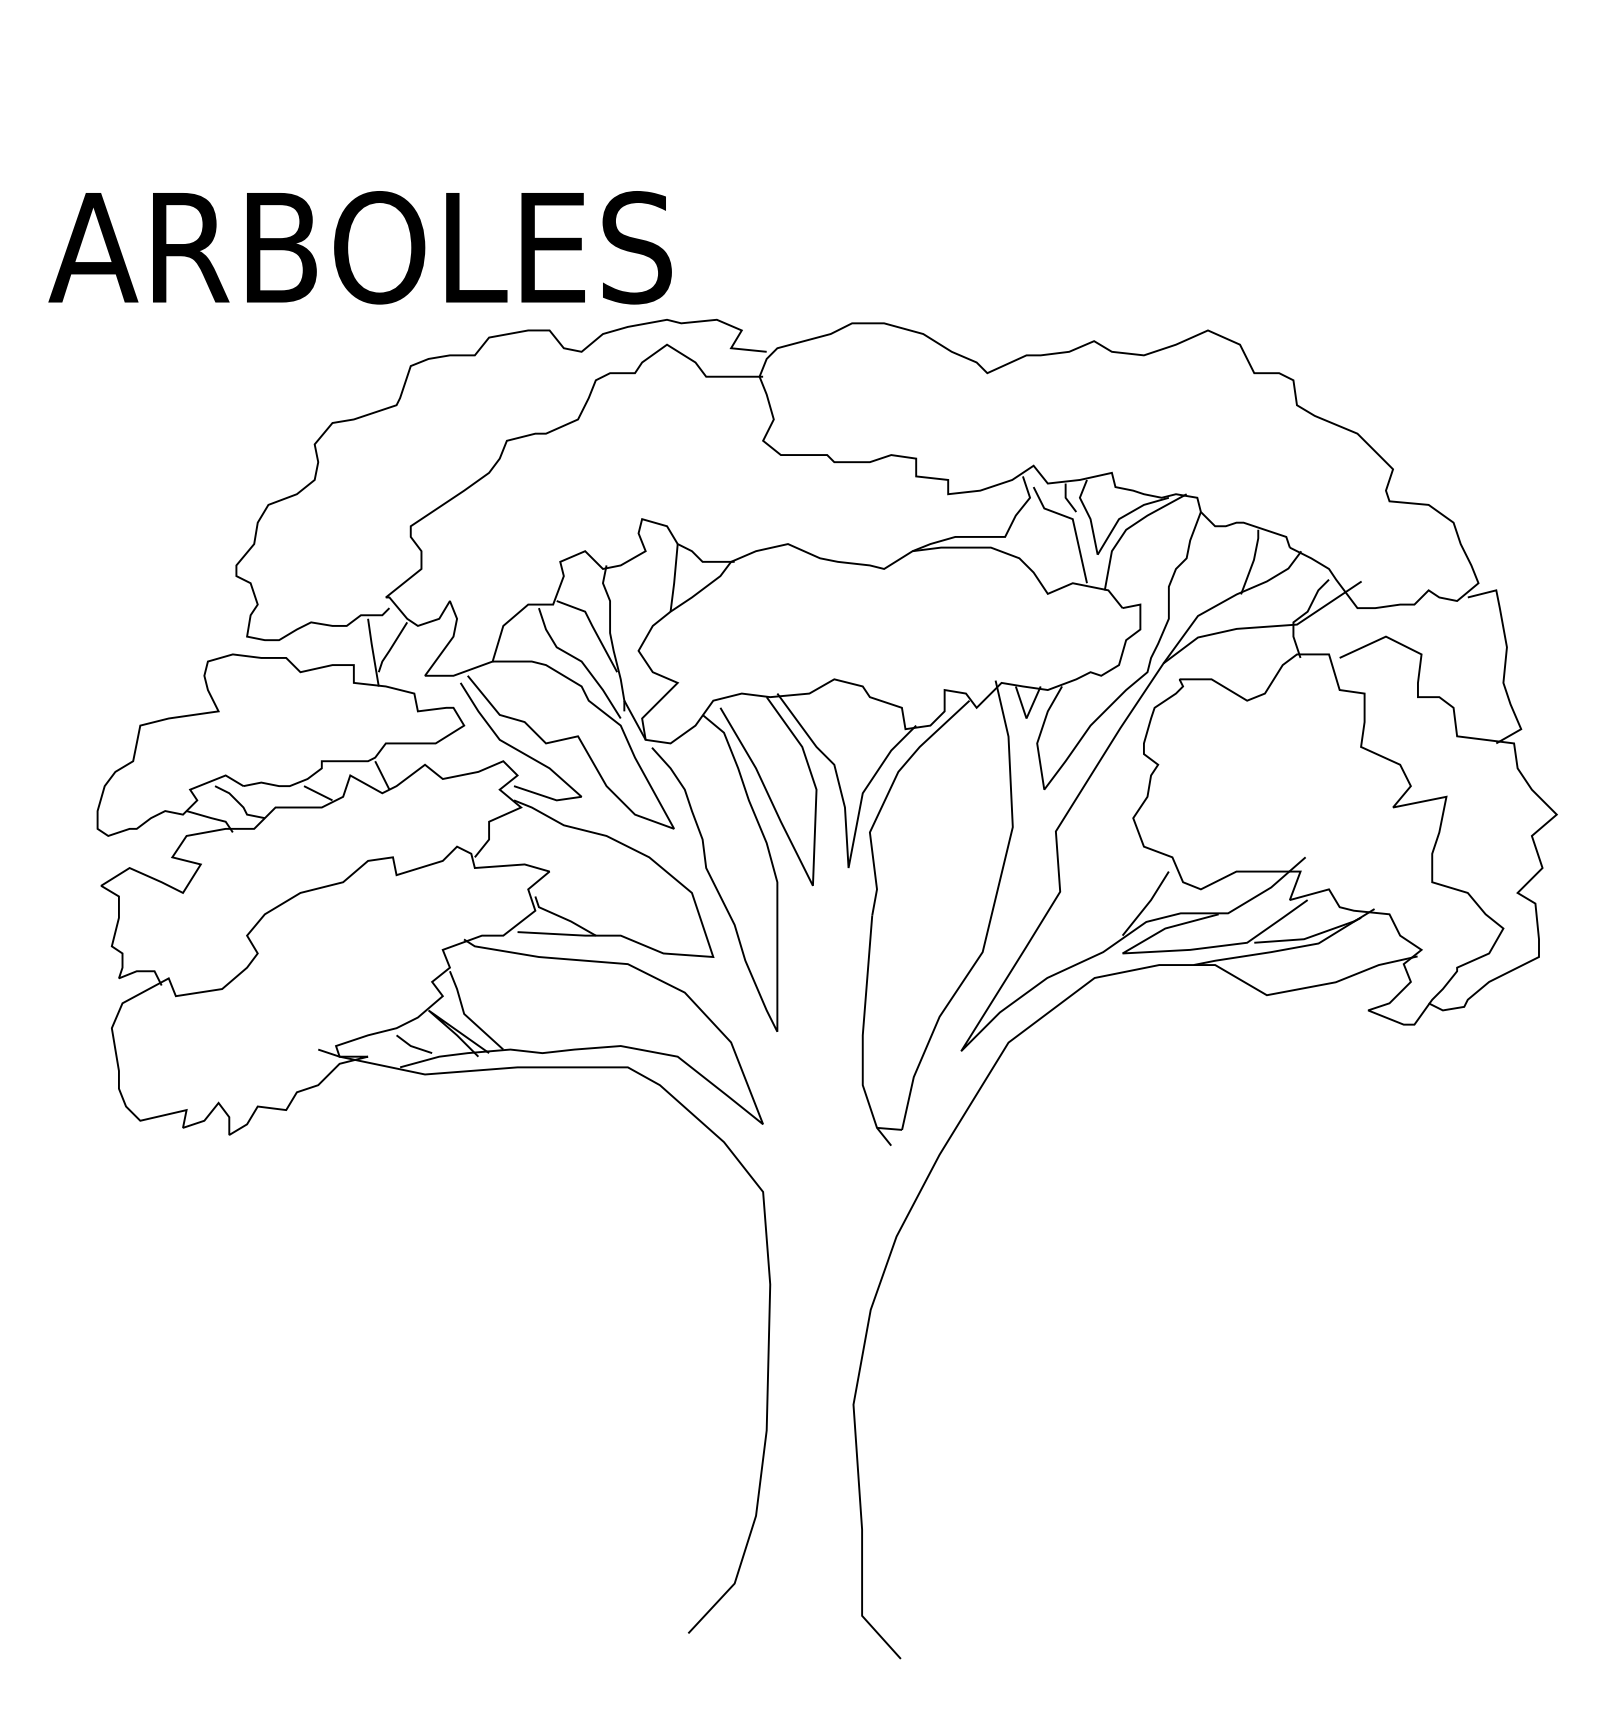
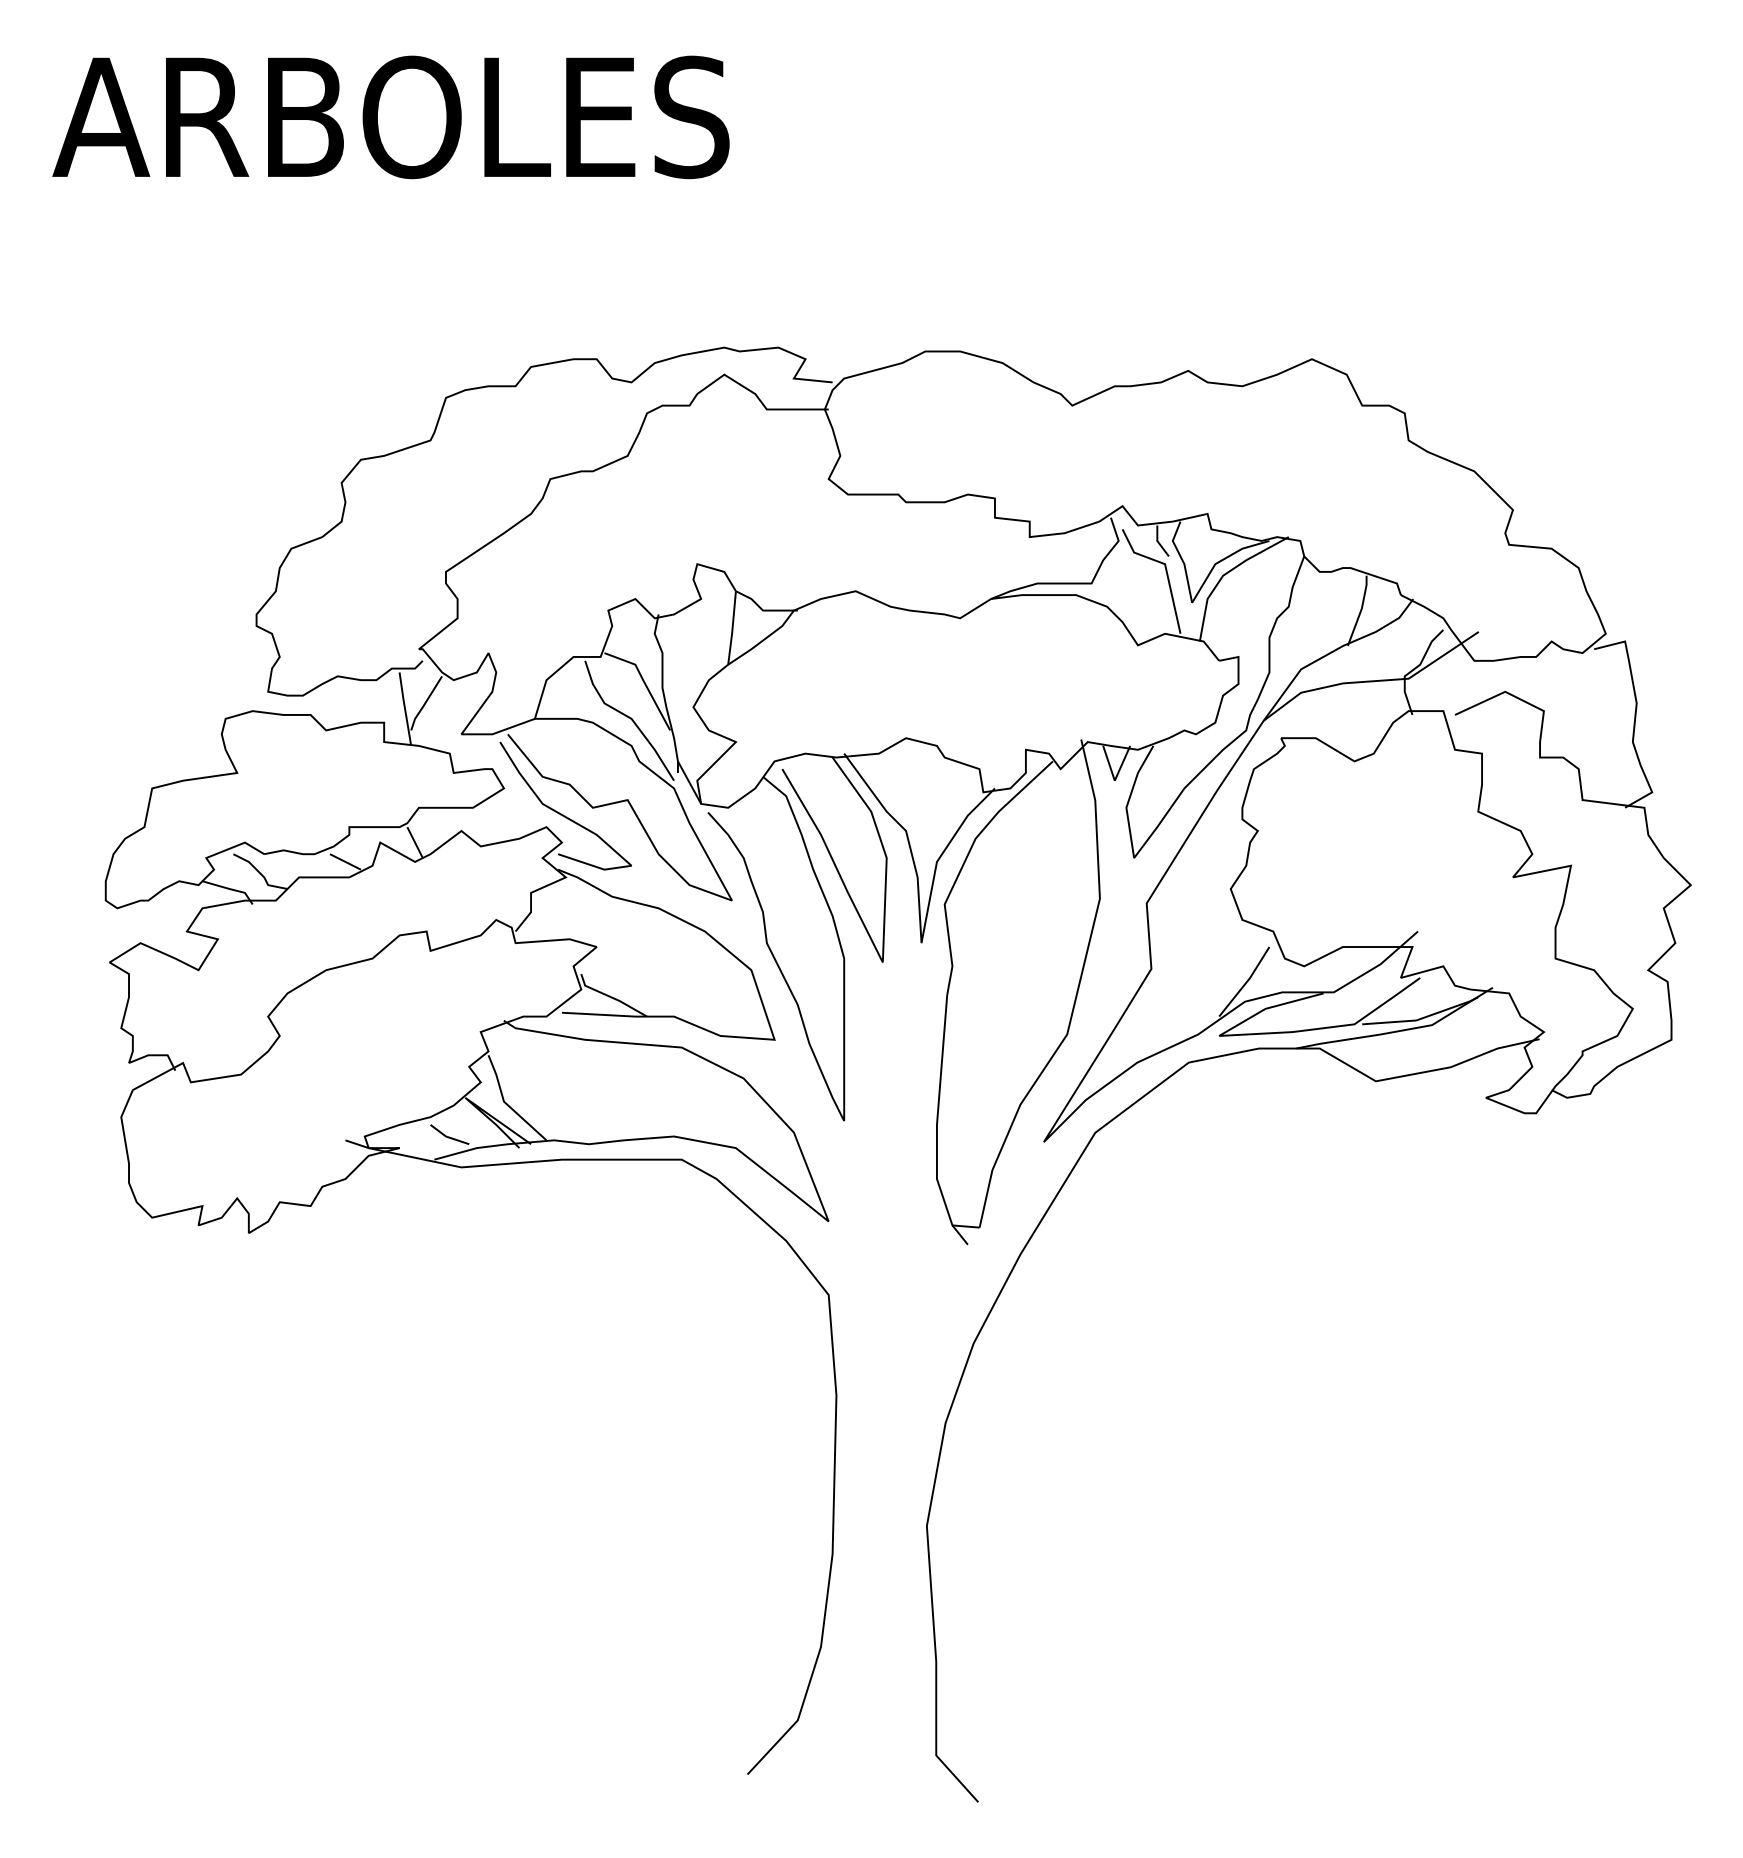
text: (359, 247) -> (390, 117), moved

